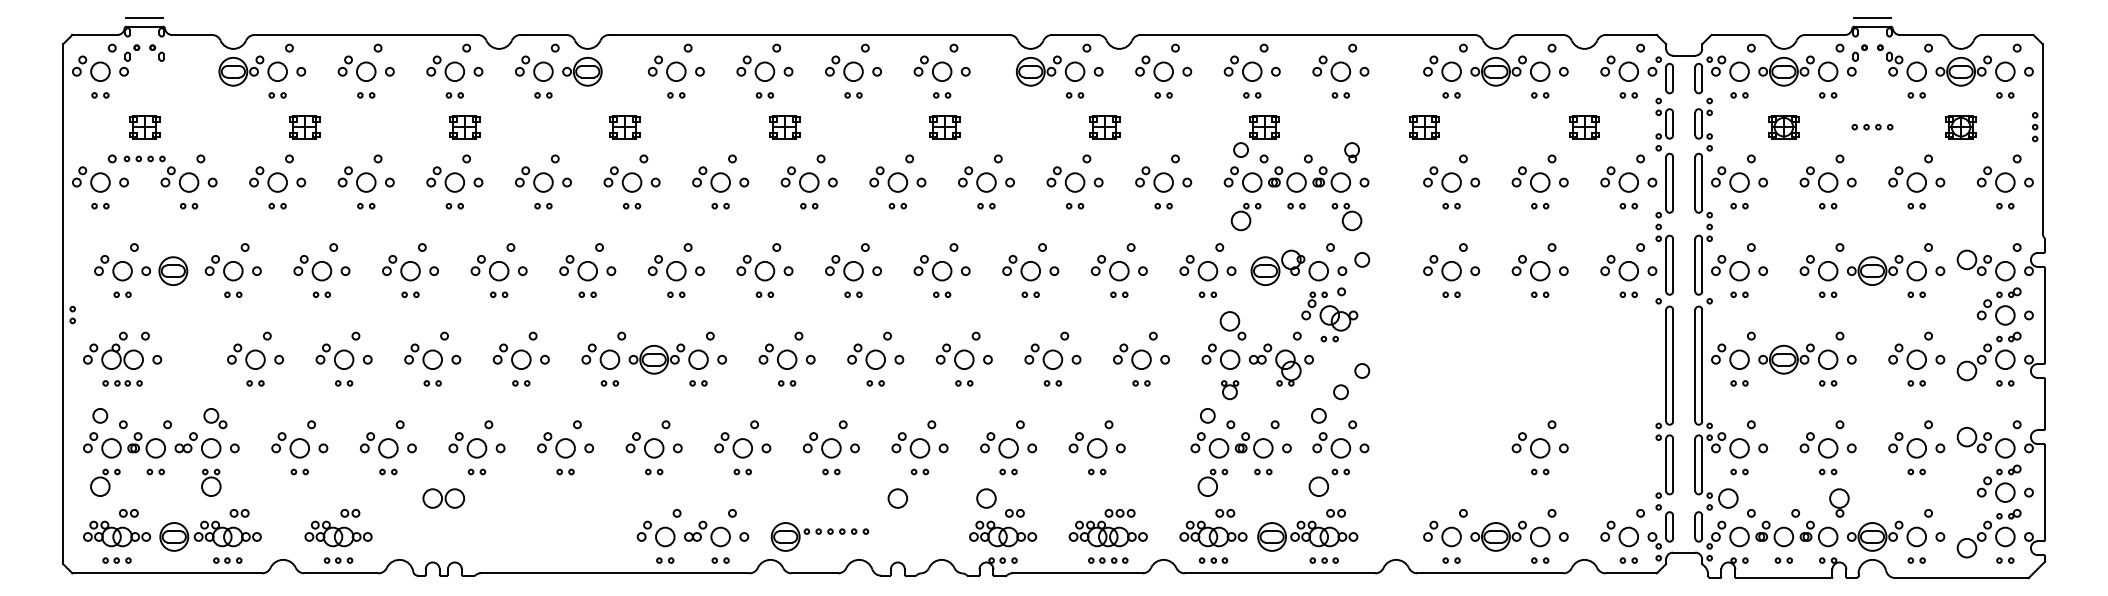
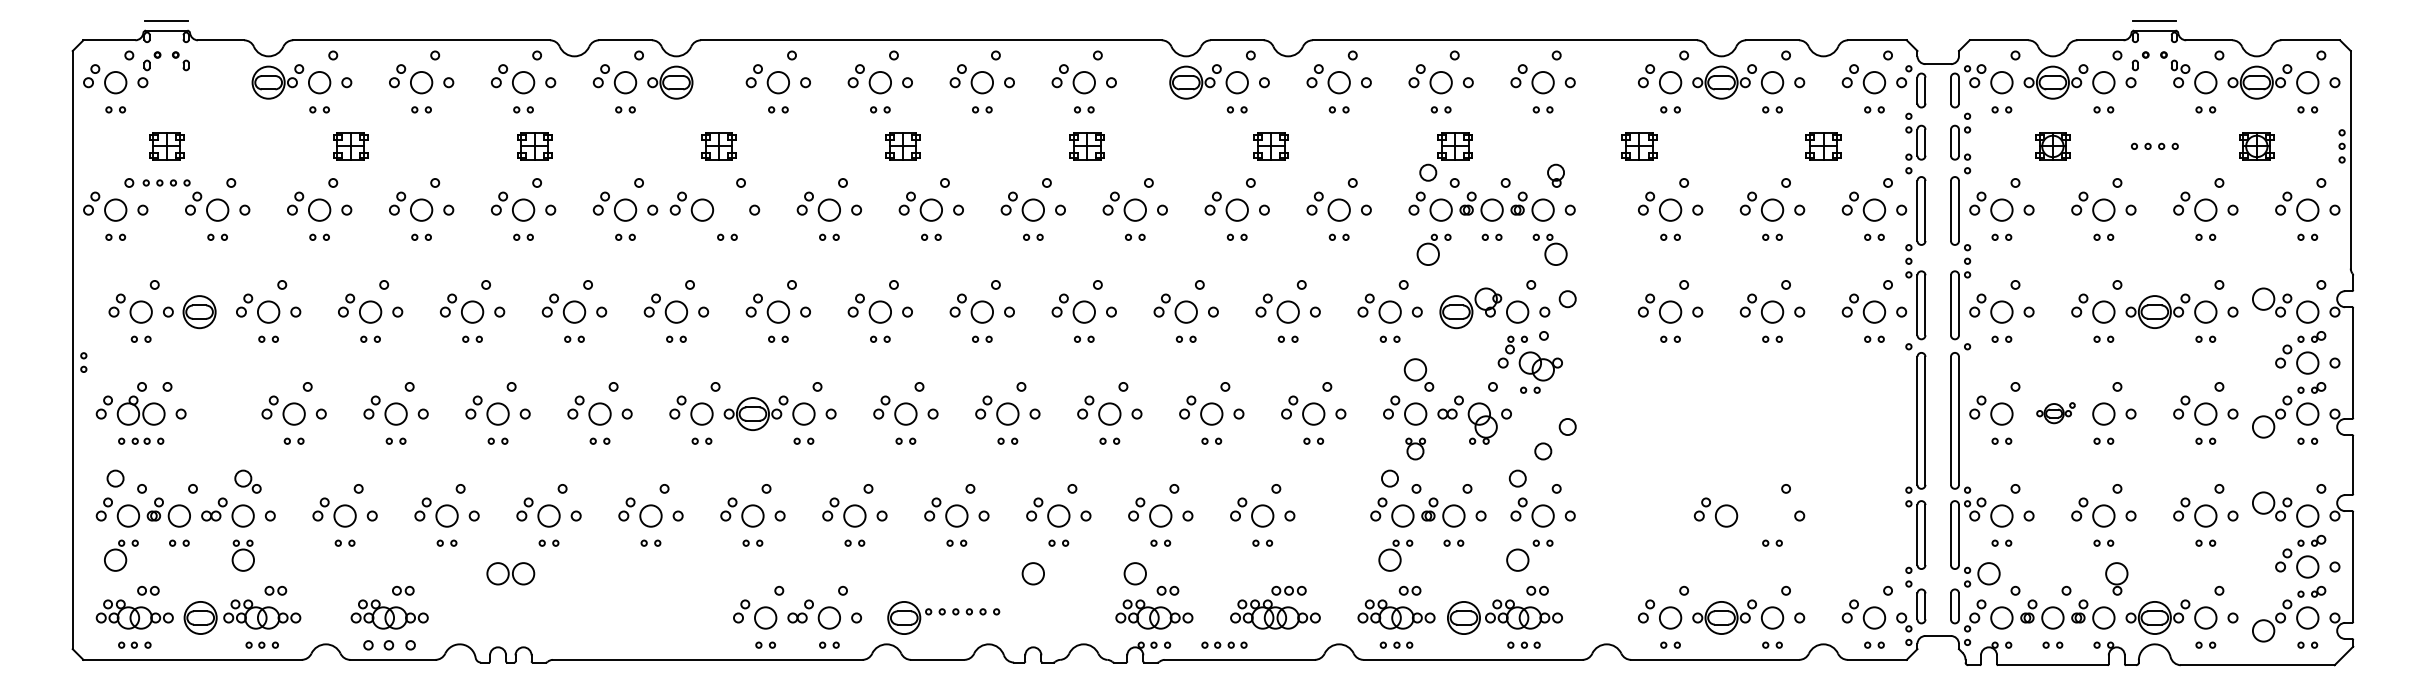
part: (622, 179) -> (691, 206), moved
part: (1786, 358) -> (2055, 412), size x0.6
part: (1530, 445) -> (1715, 512), moved
part: (338, 560) -> (389, 644), size x1.6
part: (1108, 560) -> (1224, 644), moved

